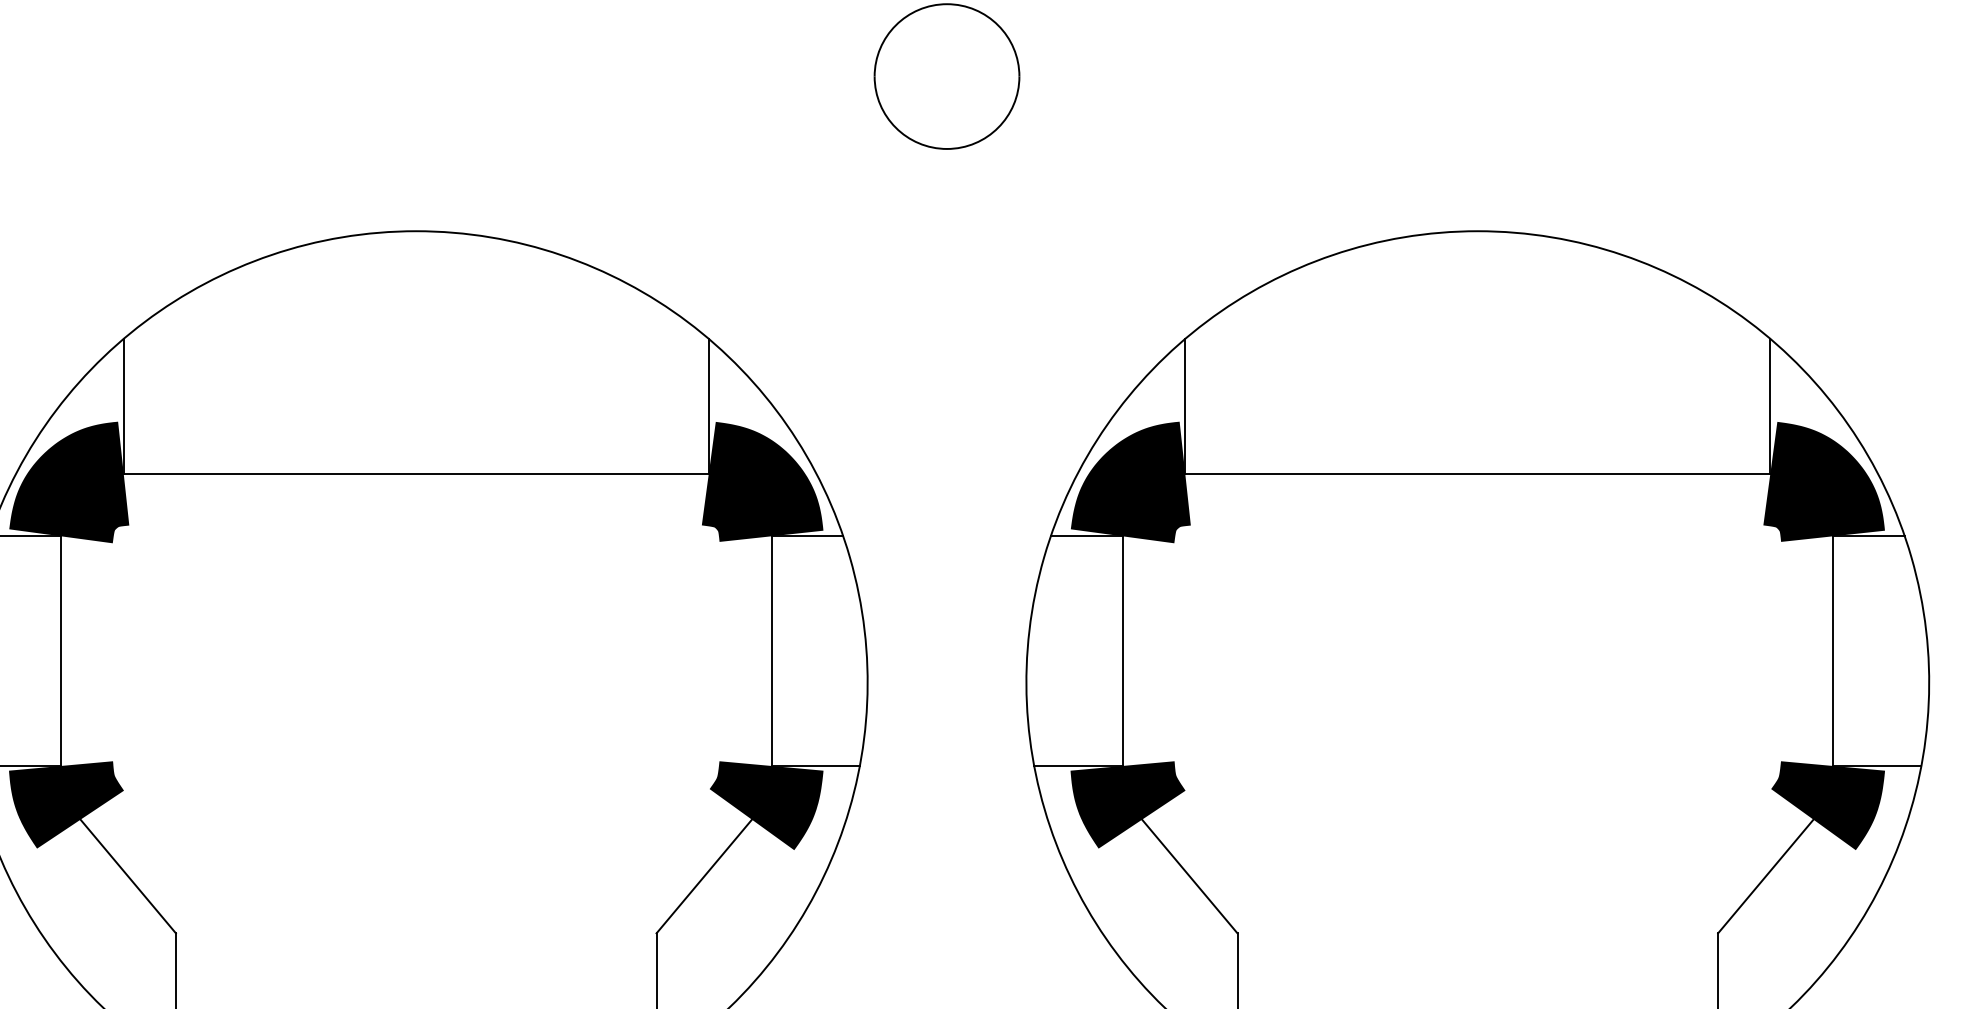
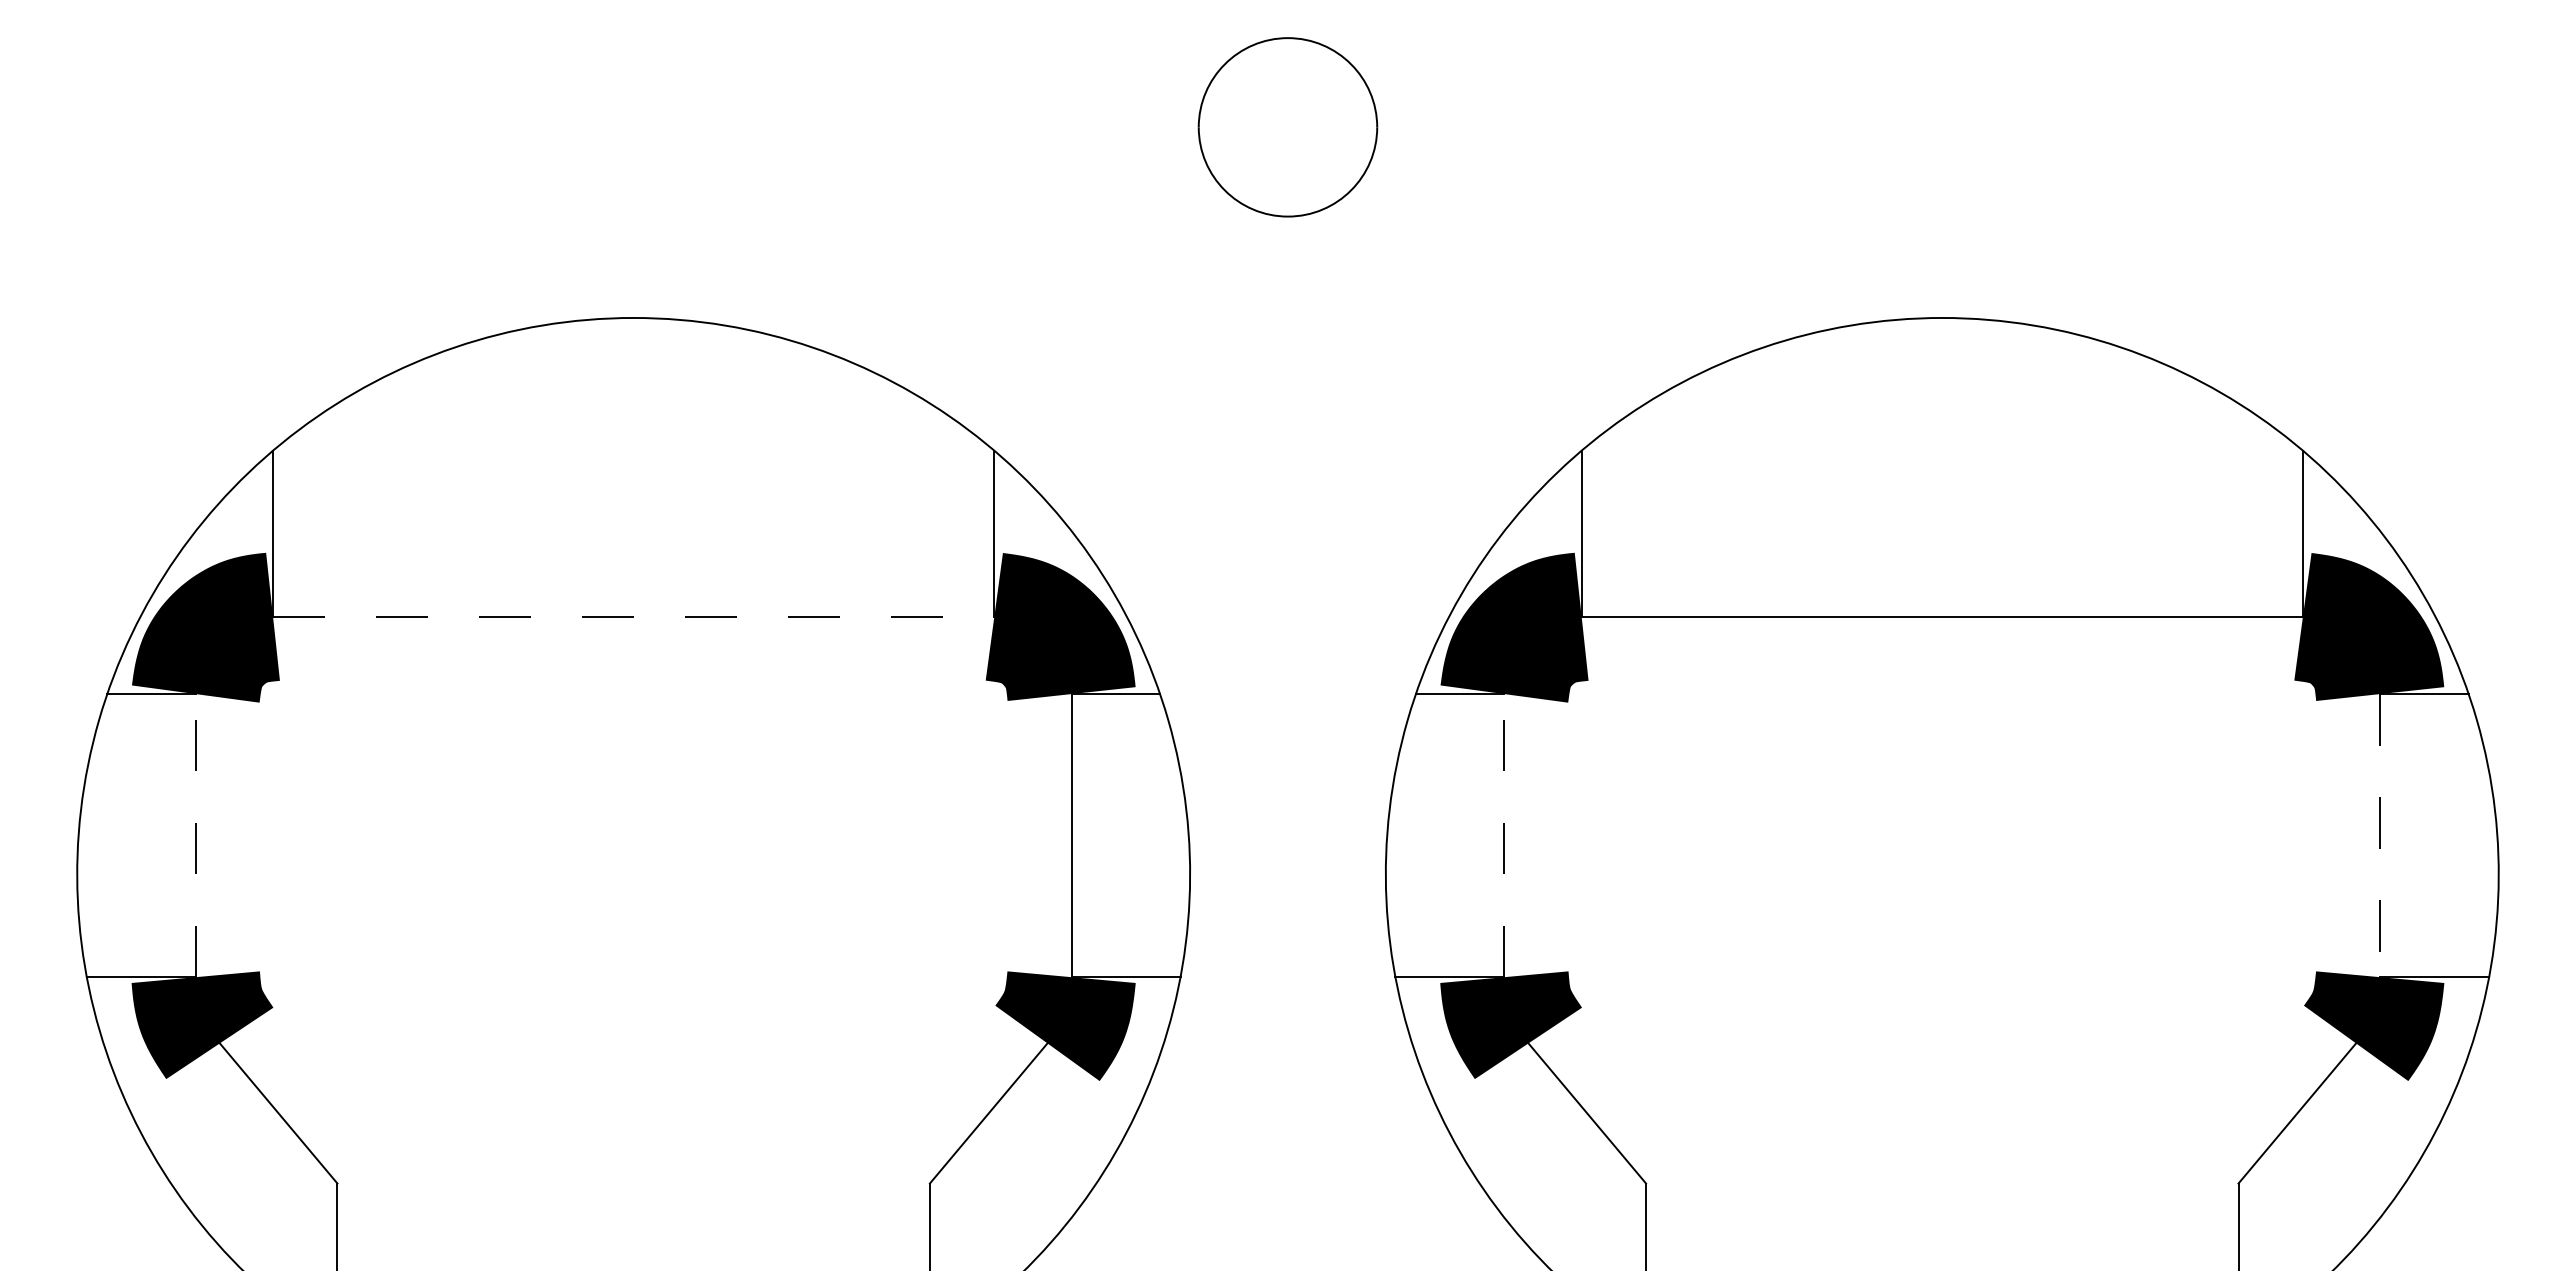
line: (416, 473) -> (633, 616), solid -> dashed
line: (60, 651) -> (195, 835), solid -> dashed
line: (1122, 651) -> (1504, 835), solid -> dashed
line: (1833, 651) -> (2380, 835), solid -> dashed

